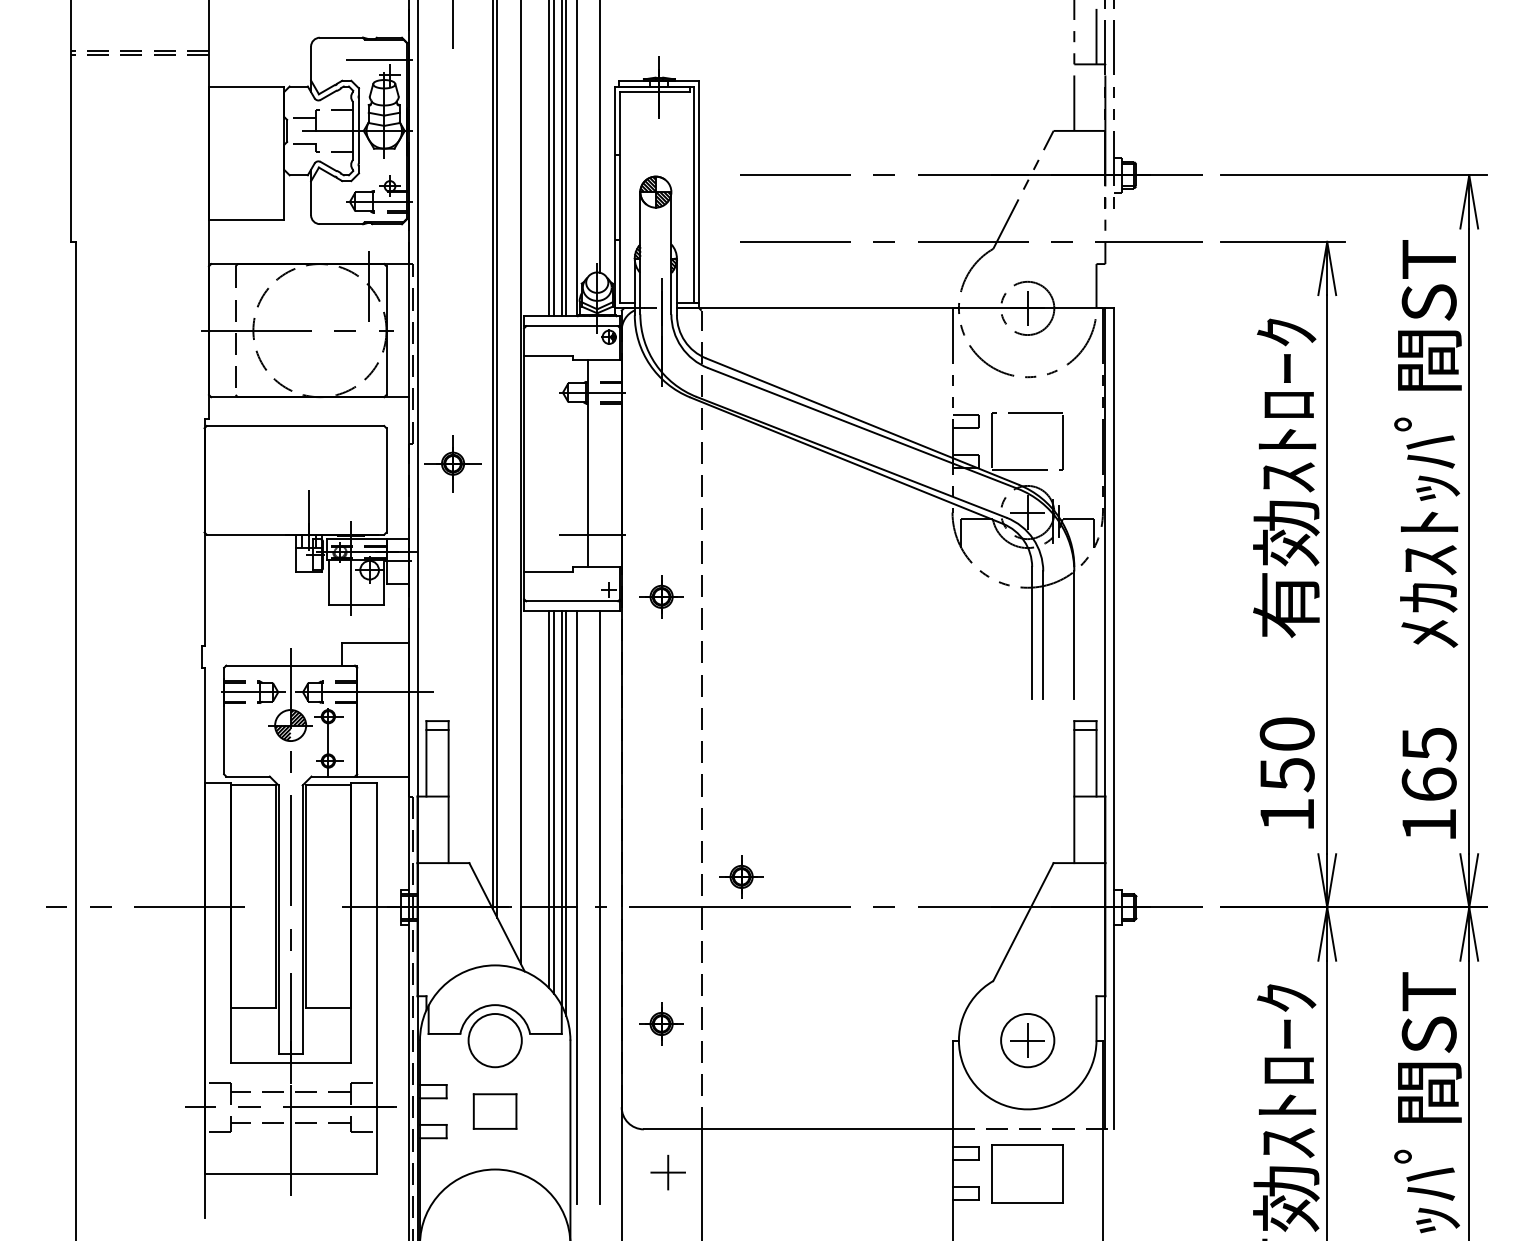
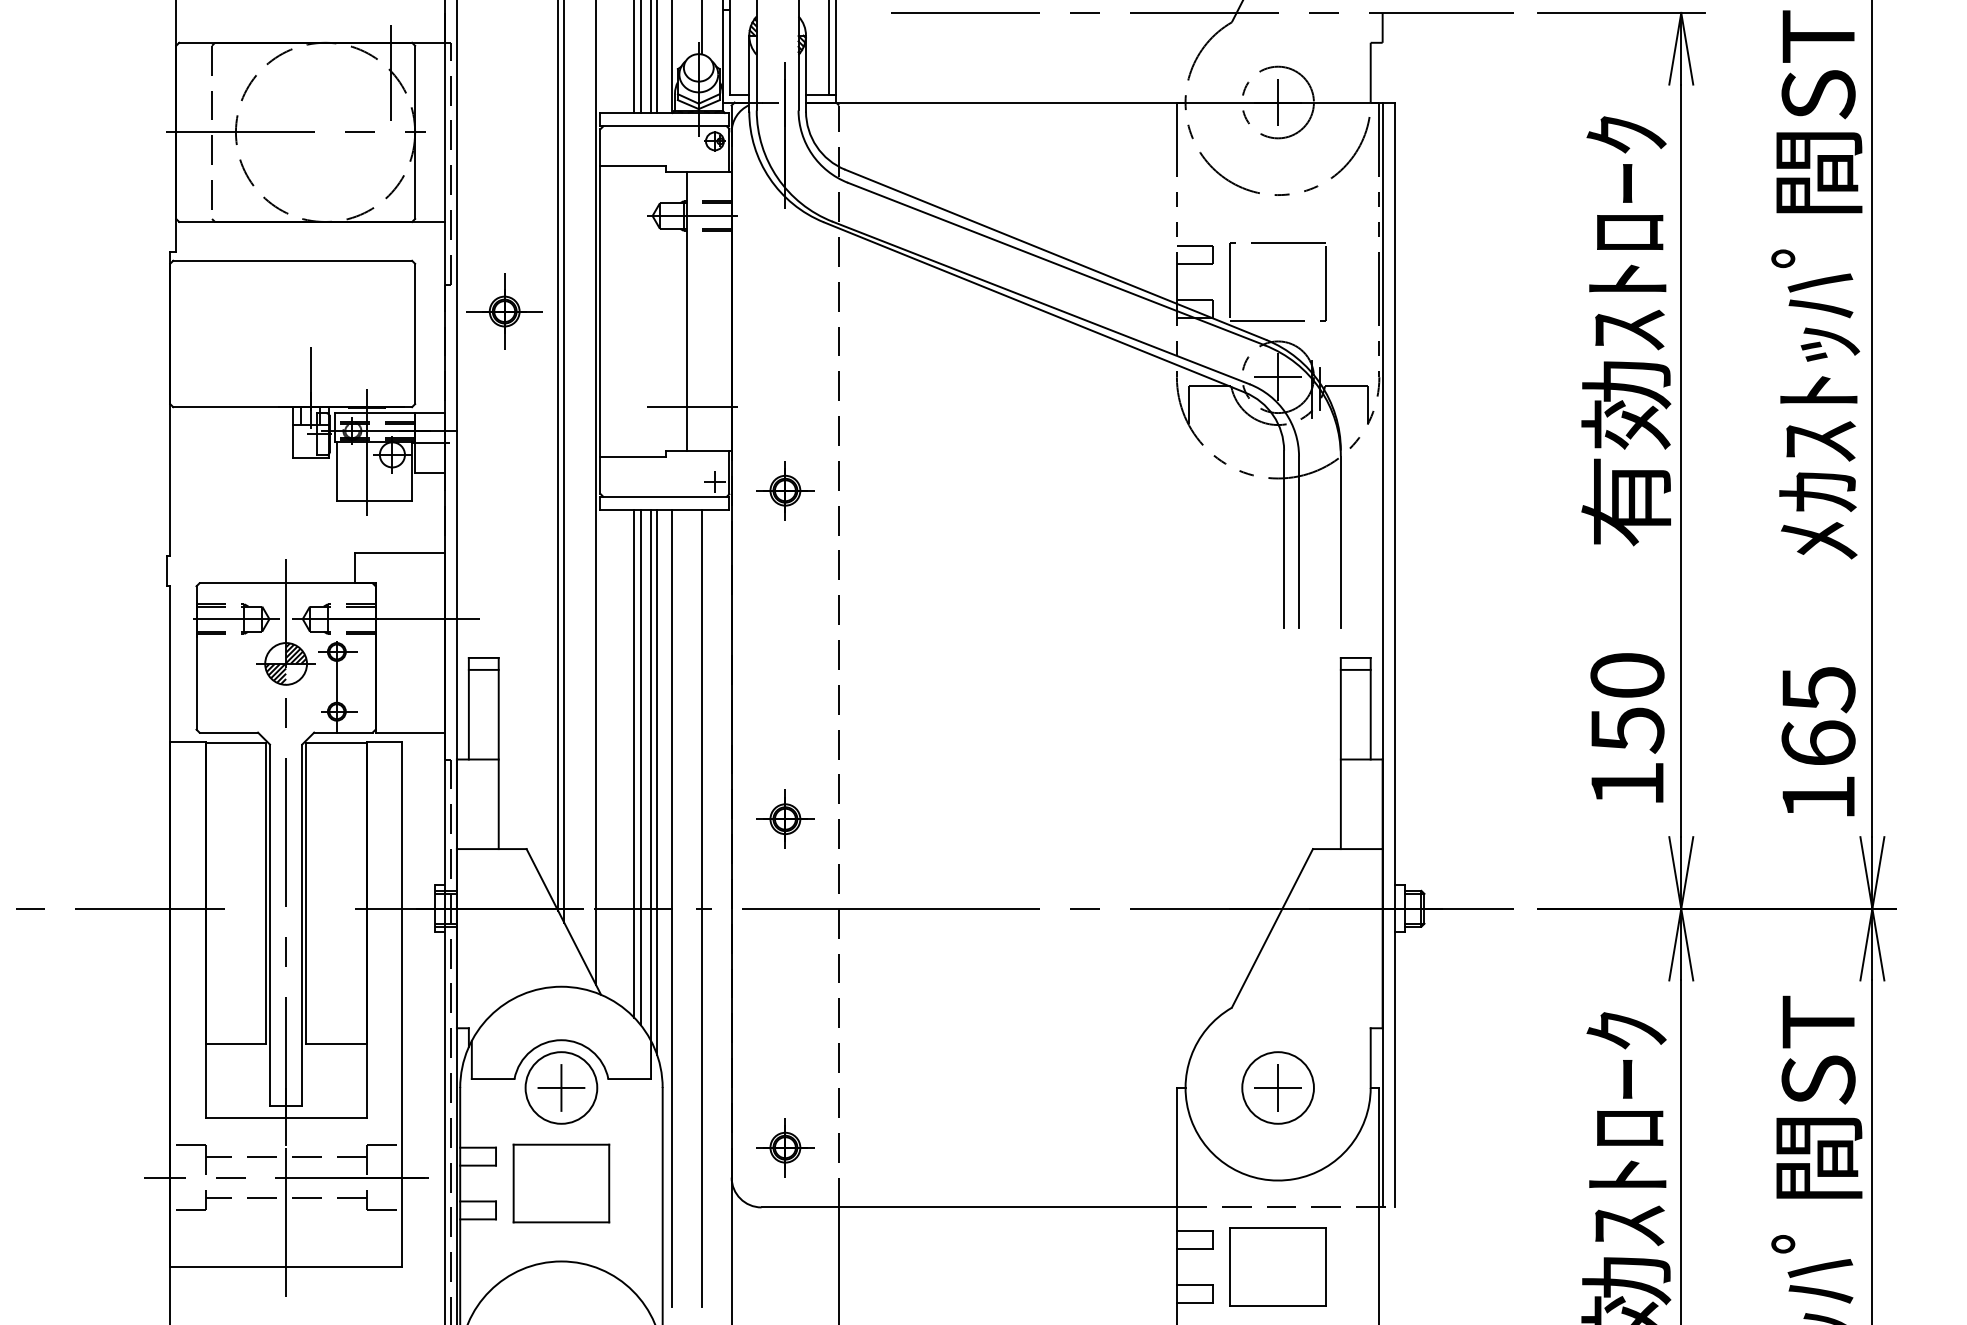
part: (741, 876) -> (785, 818), moved
part: (661, 1023) -> (785, 1147), moved
part: (494, 1111) -> (560, 1183), size x1.67
part: (667, 1172) -> (560, 1087), moved

